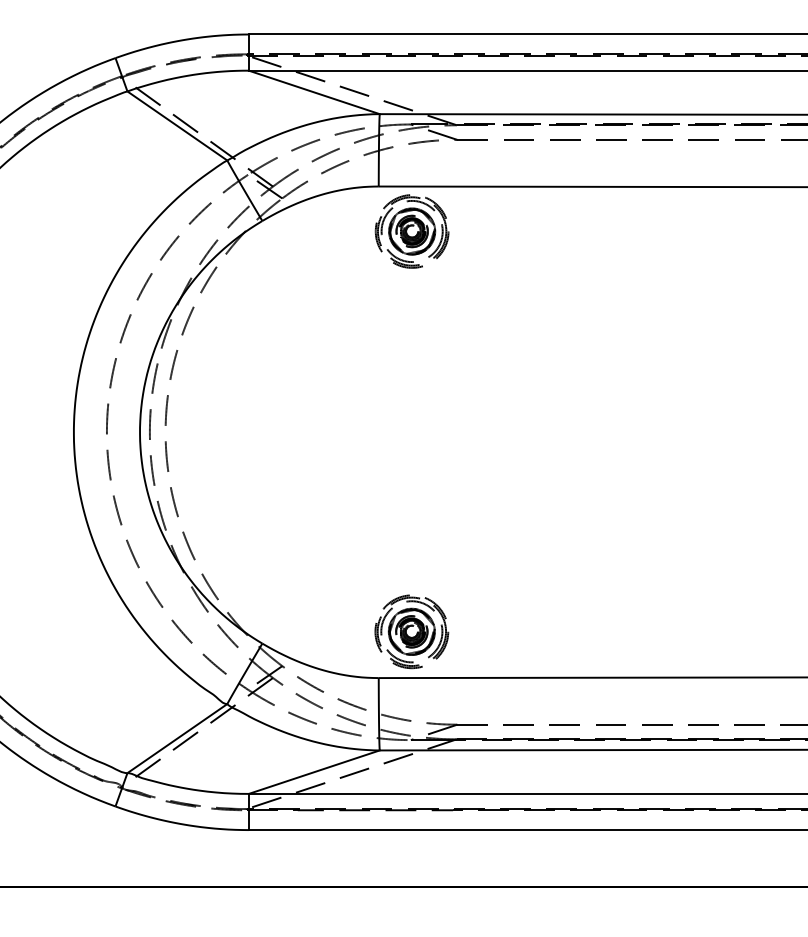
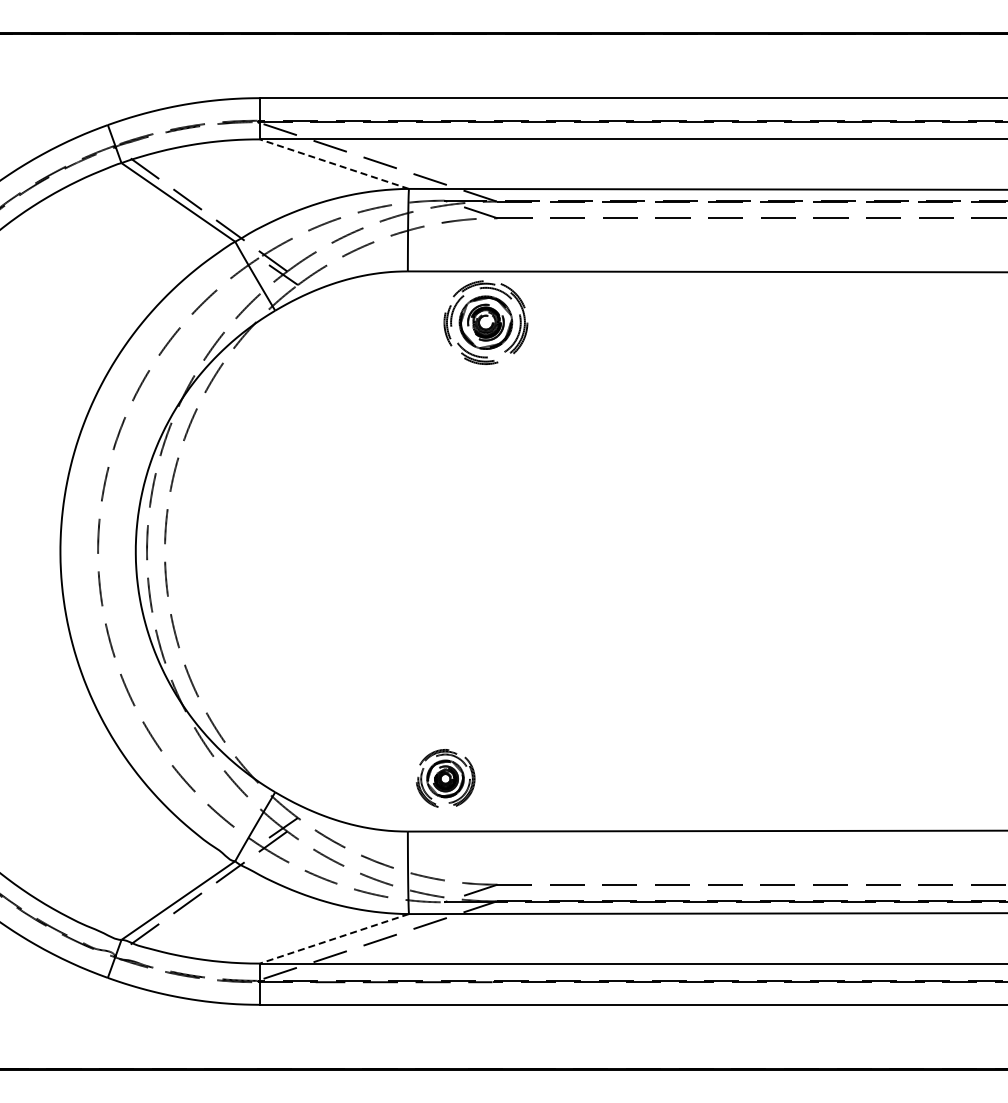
line: (314, 92) -> (334, 164), solid -> dashed
part: (411, 231) -> (485, 322), moved
part: (411, 631) -> (445, 778), size x0.7
line: (314, 771) -> (334, 938), solid -> dashed

